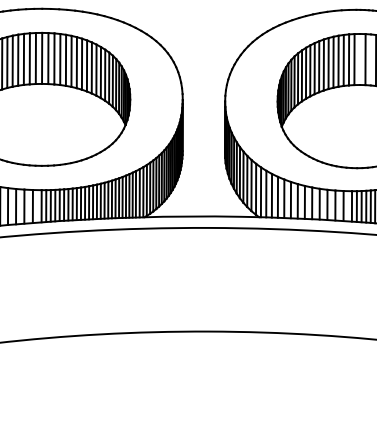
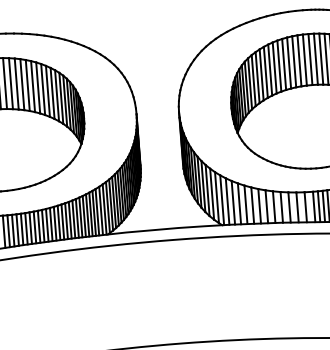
line: (359, 59) -> (309, 59), added
line: (370, 59) -> (320, 58), added

